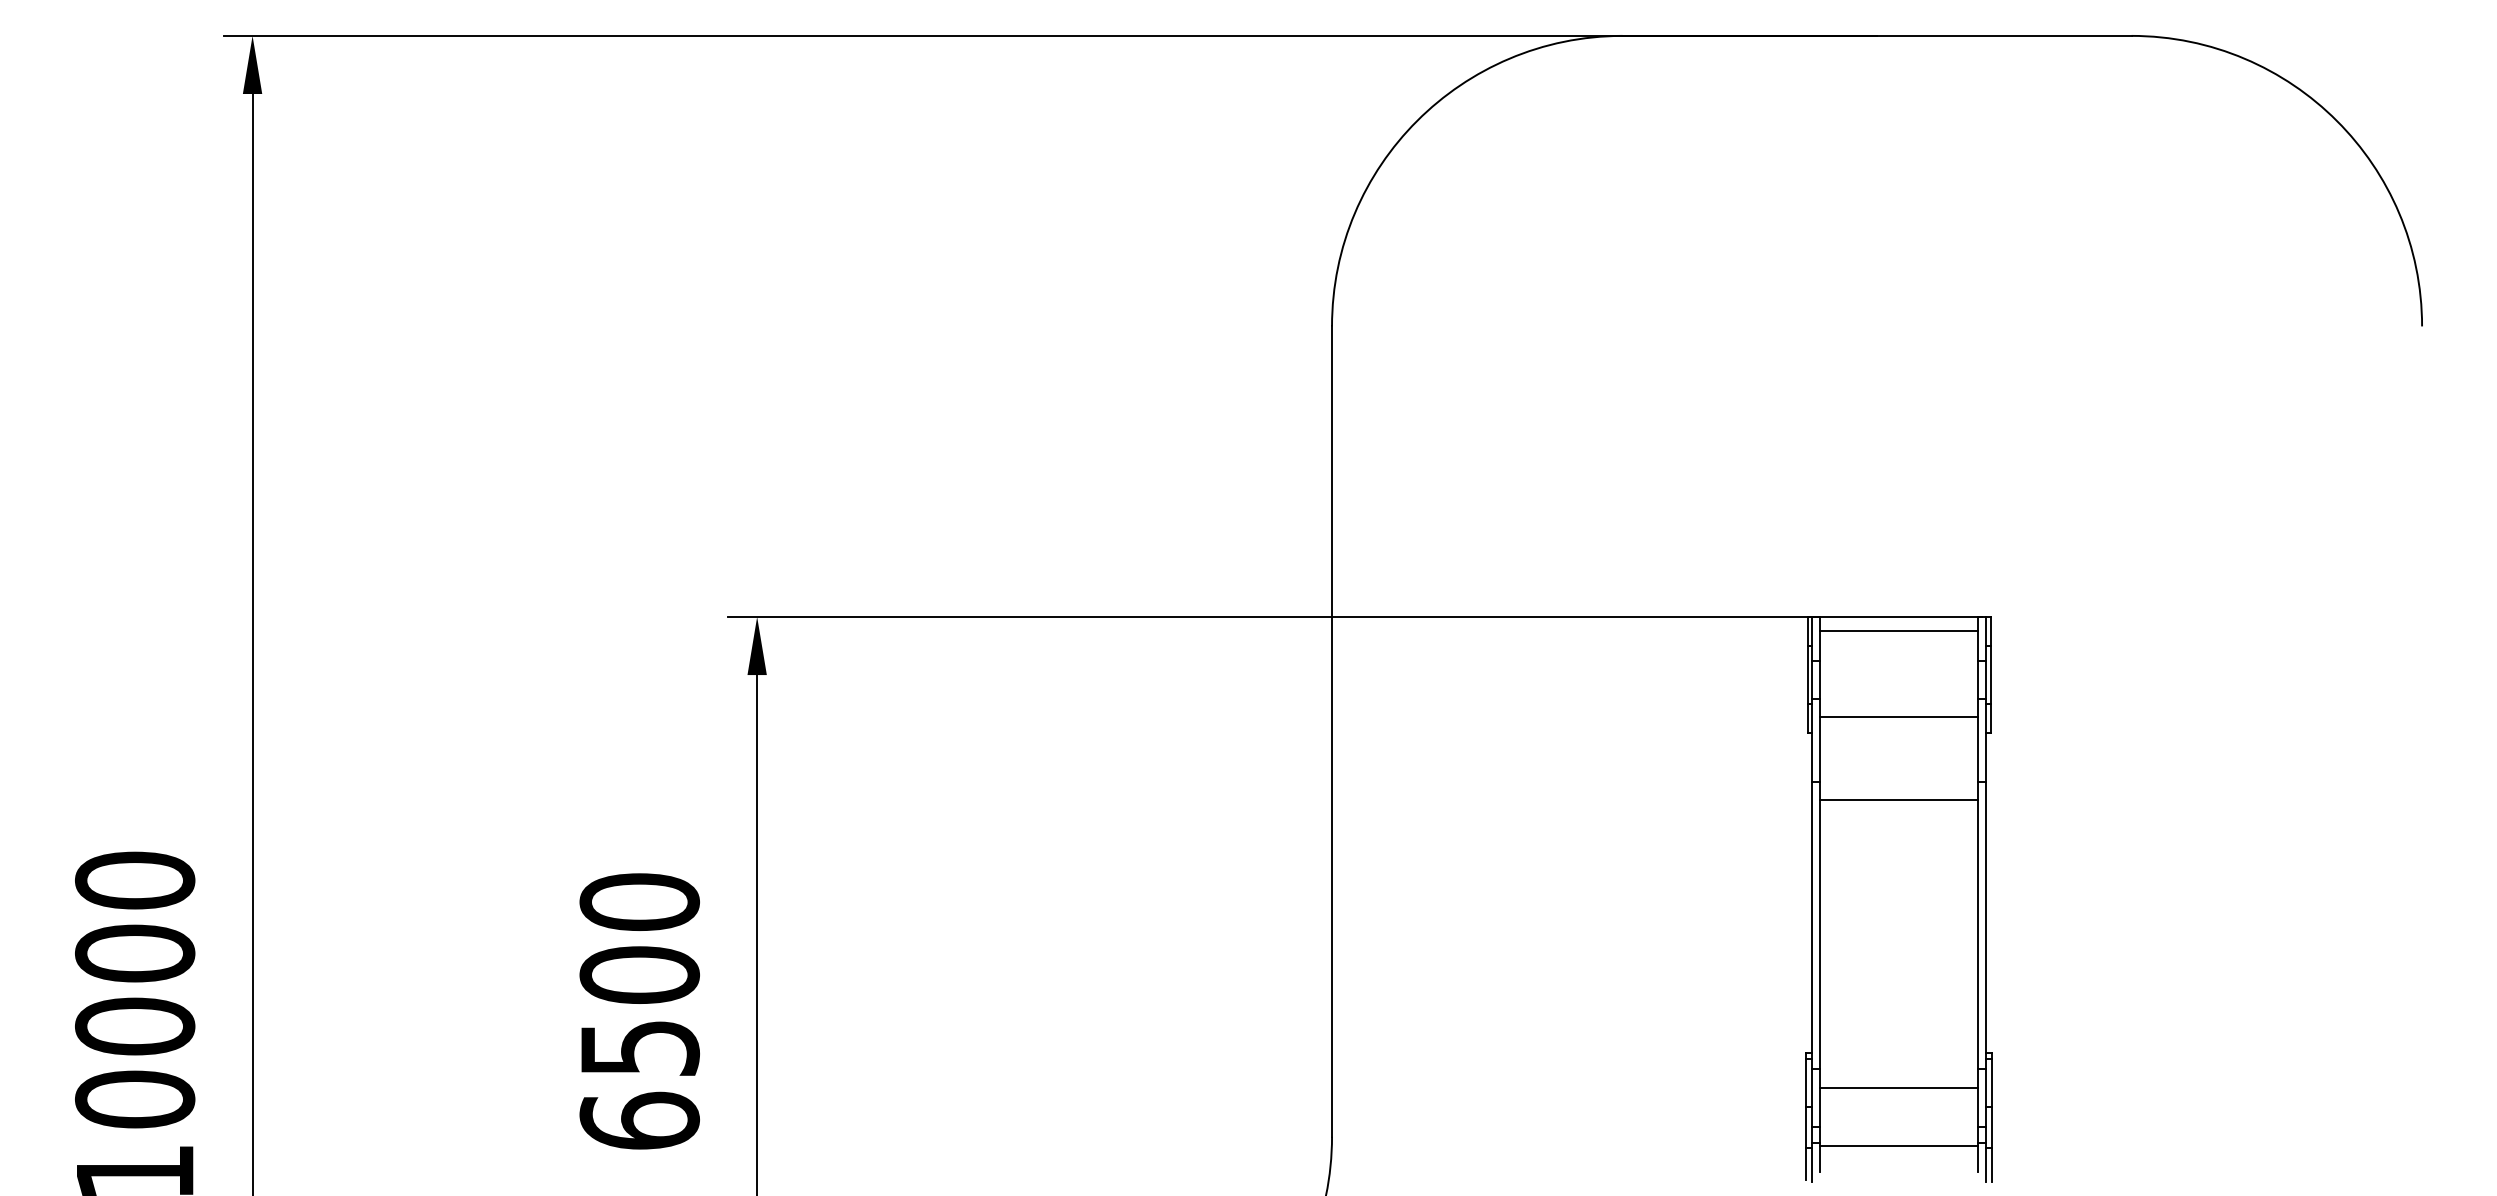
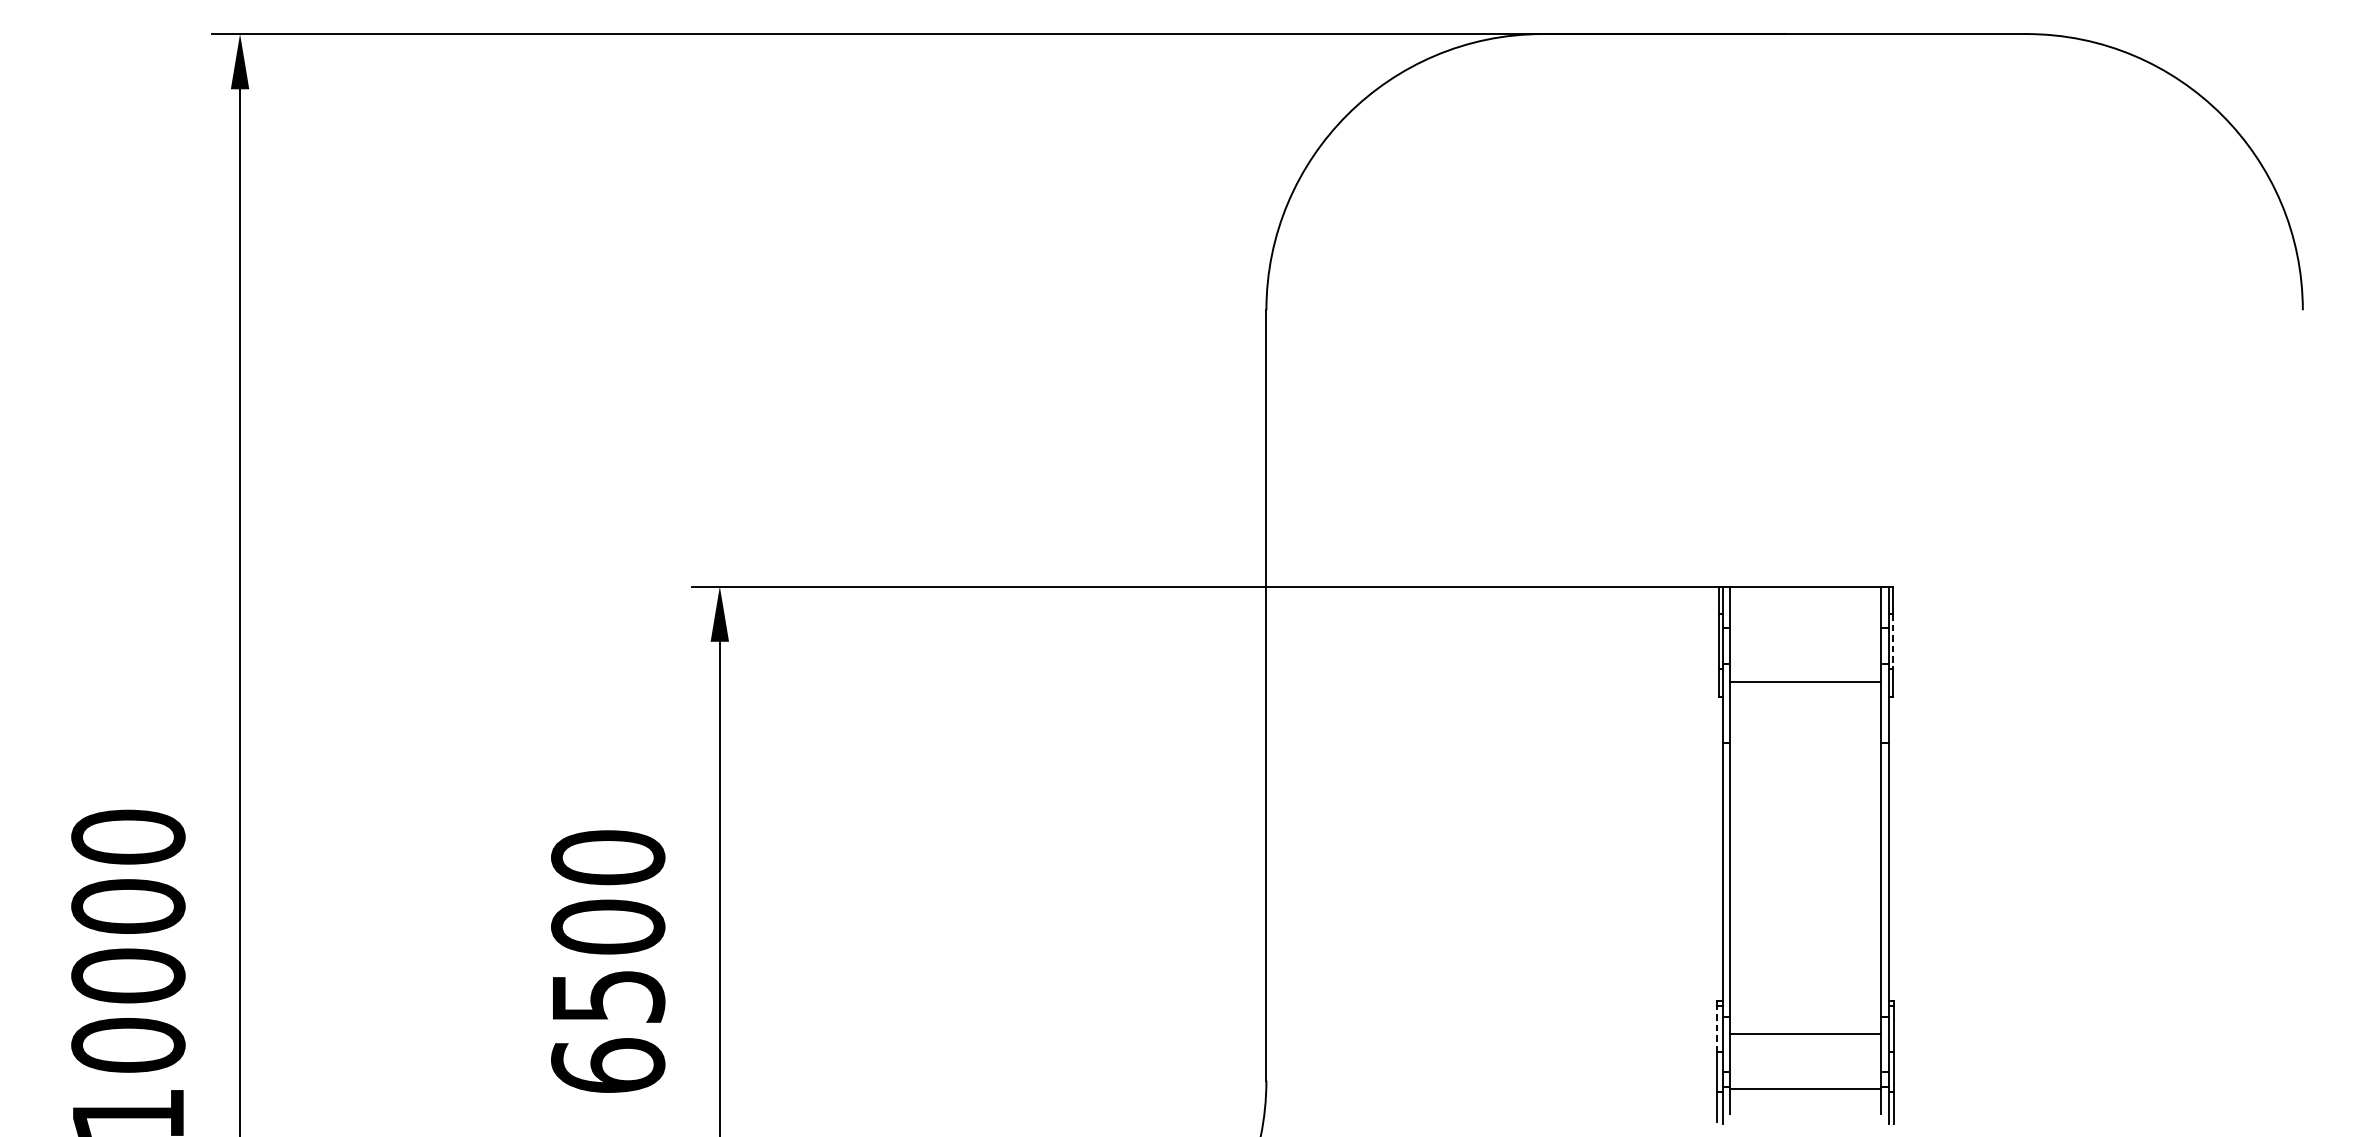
line: (1898, 631) -> (1805, 600), removed
line: (1990, 675) -> (1892, 642), solid -> dashed
line: (1898, 800) -> (1805, 761), removed
line: (1805, 1082) -> (1716, 1029), solid -> dashed

